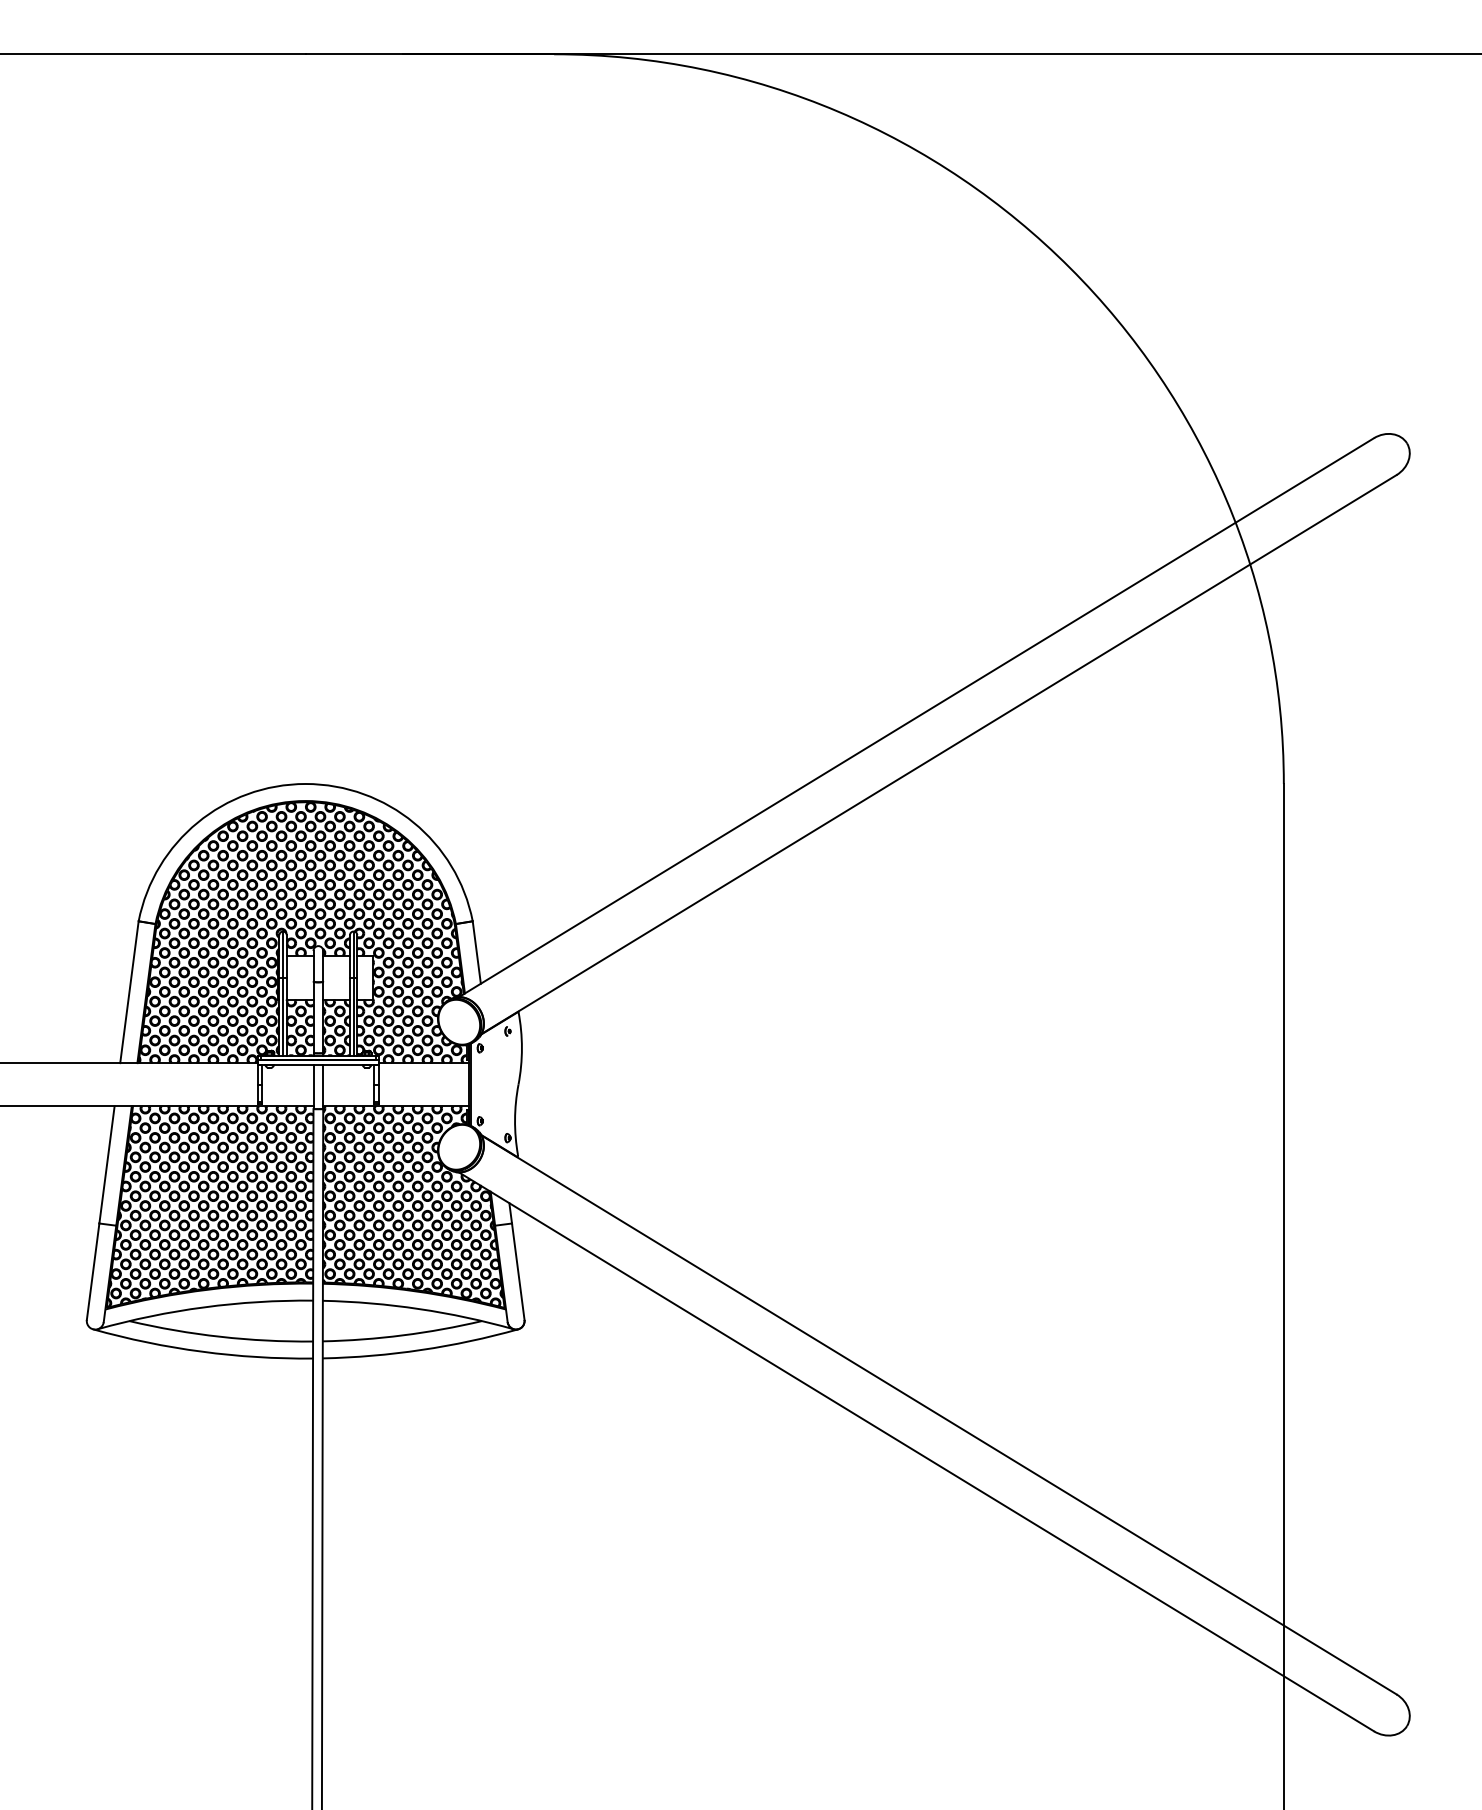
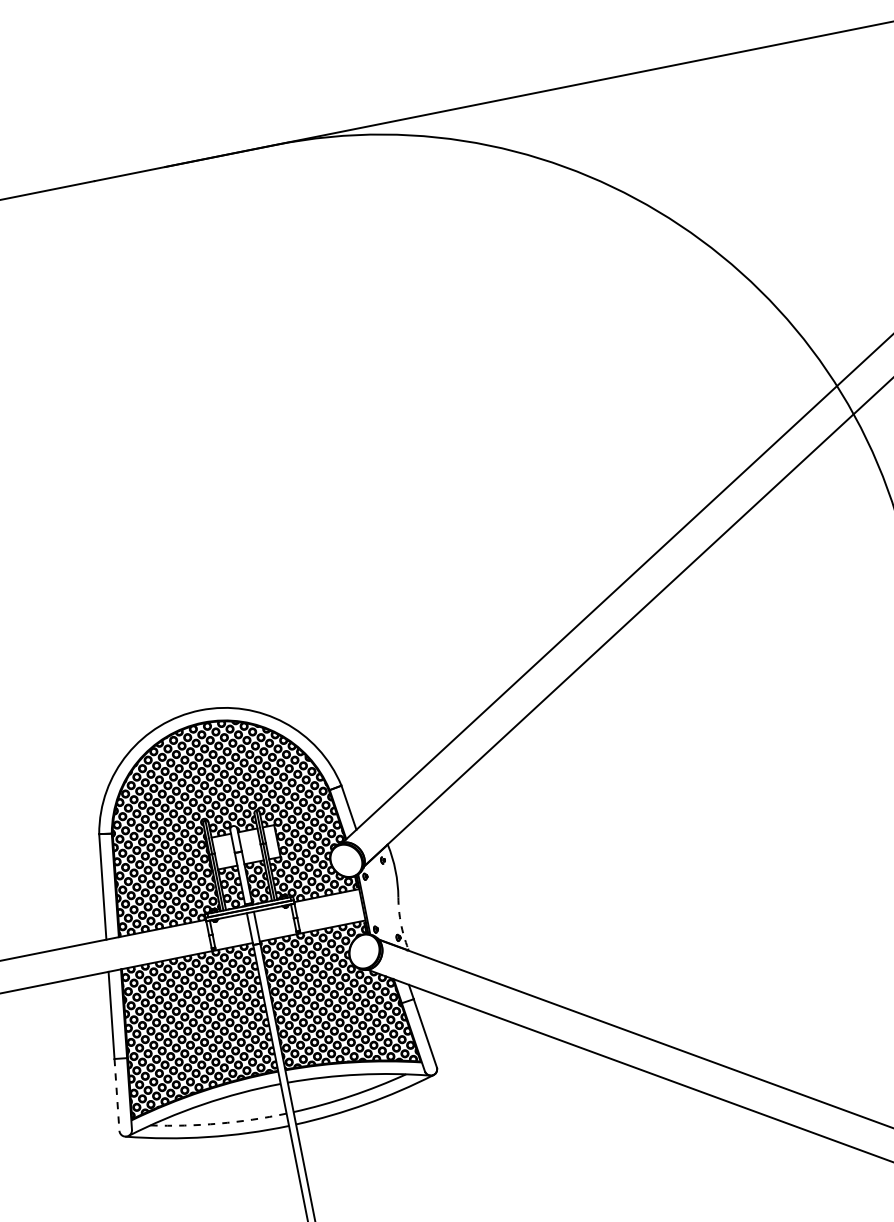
arc: (515, 1119) -> (401, 923), solid -> dashed
line: (93, 1271) -> (117, 1094), solid -> dashed
arc: (220, 1336) -> (218, 1123), solid -> dashed

